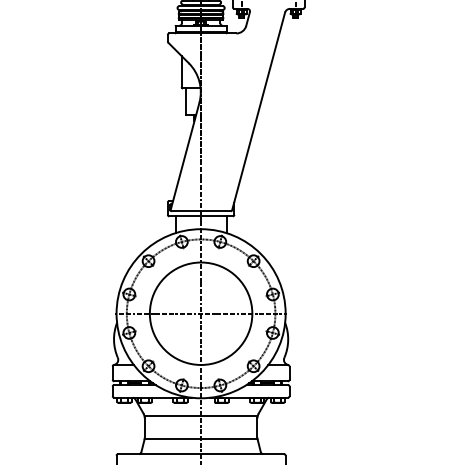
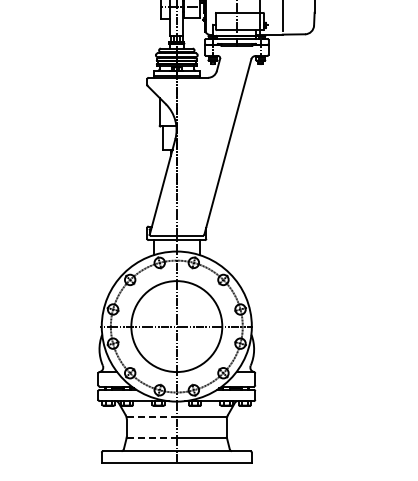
line: (173, 416) -> (152, 417), solid -> dashed
line: (173, 438) -> (152, 437), solid -> dashed

